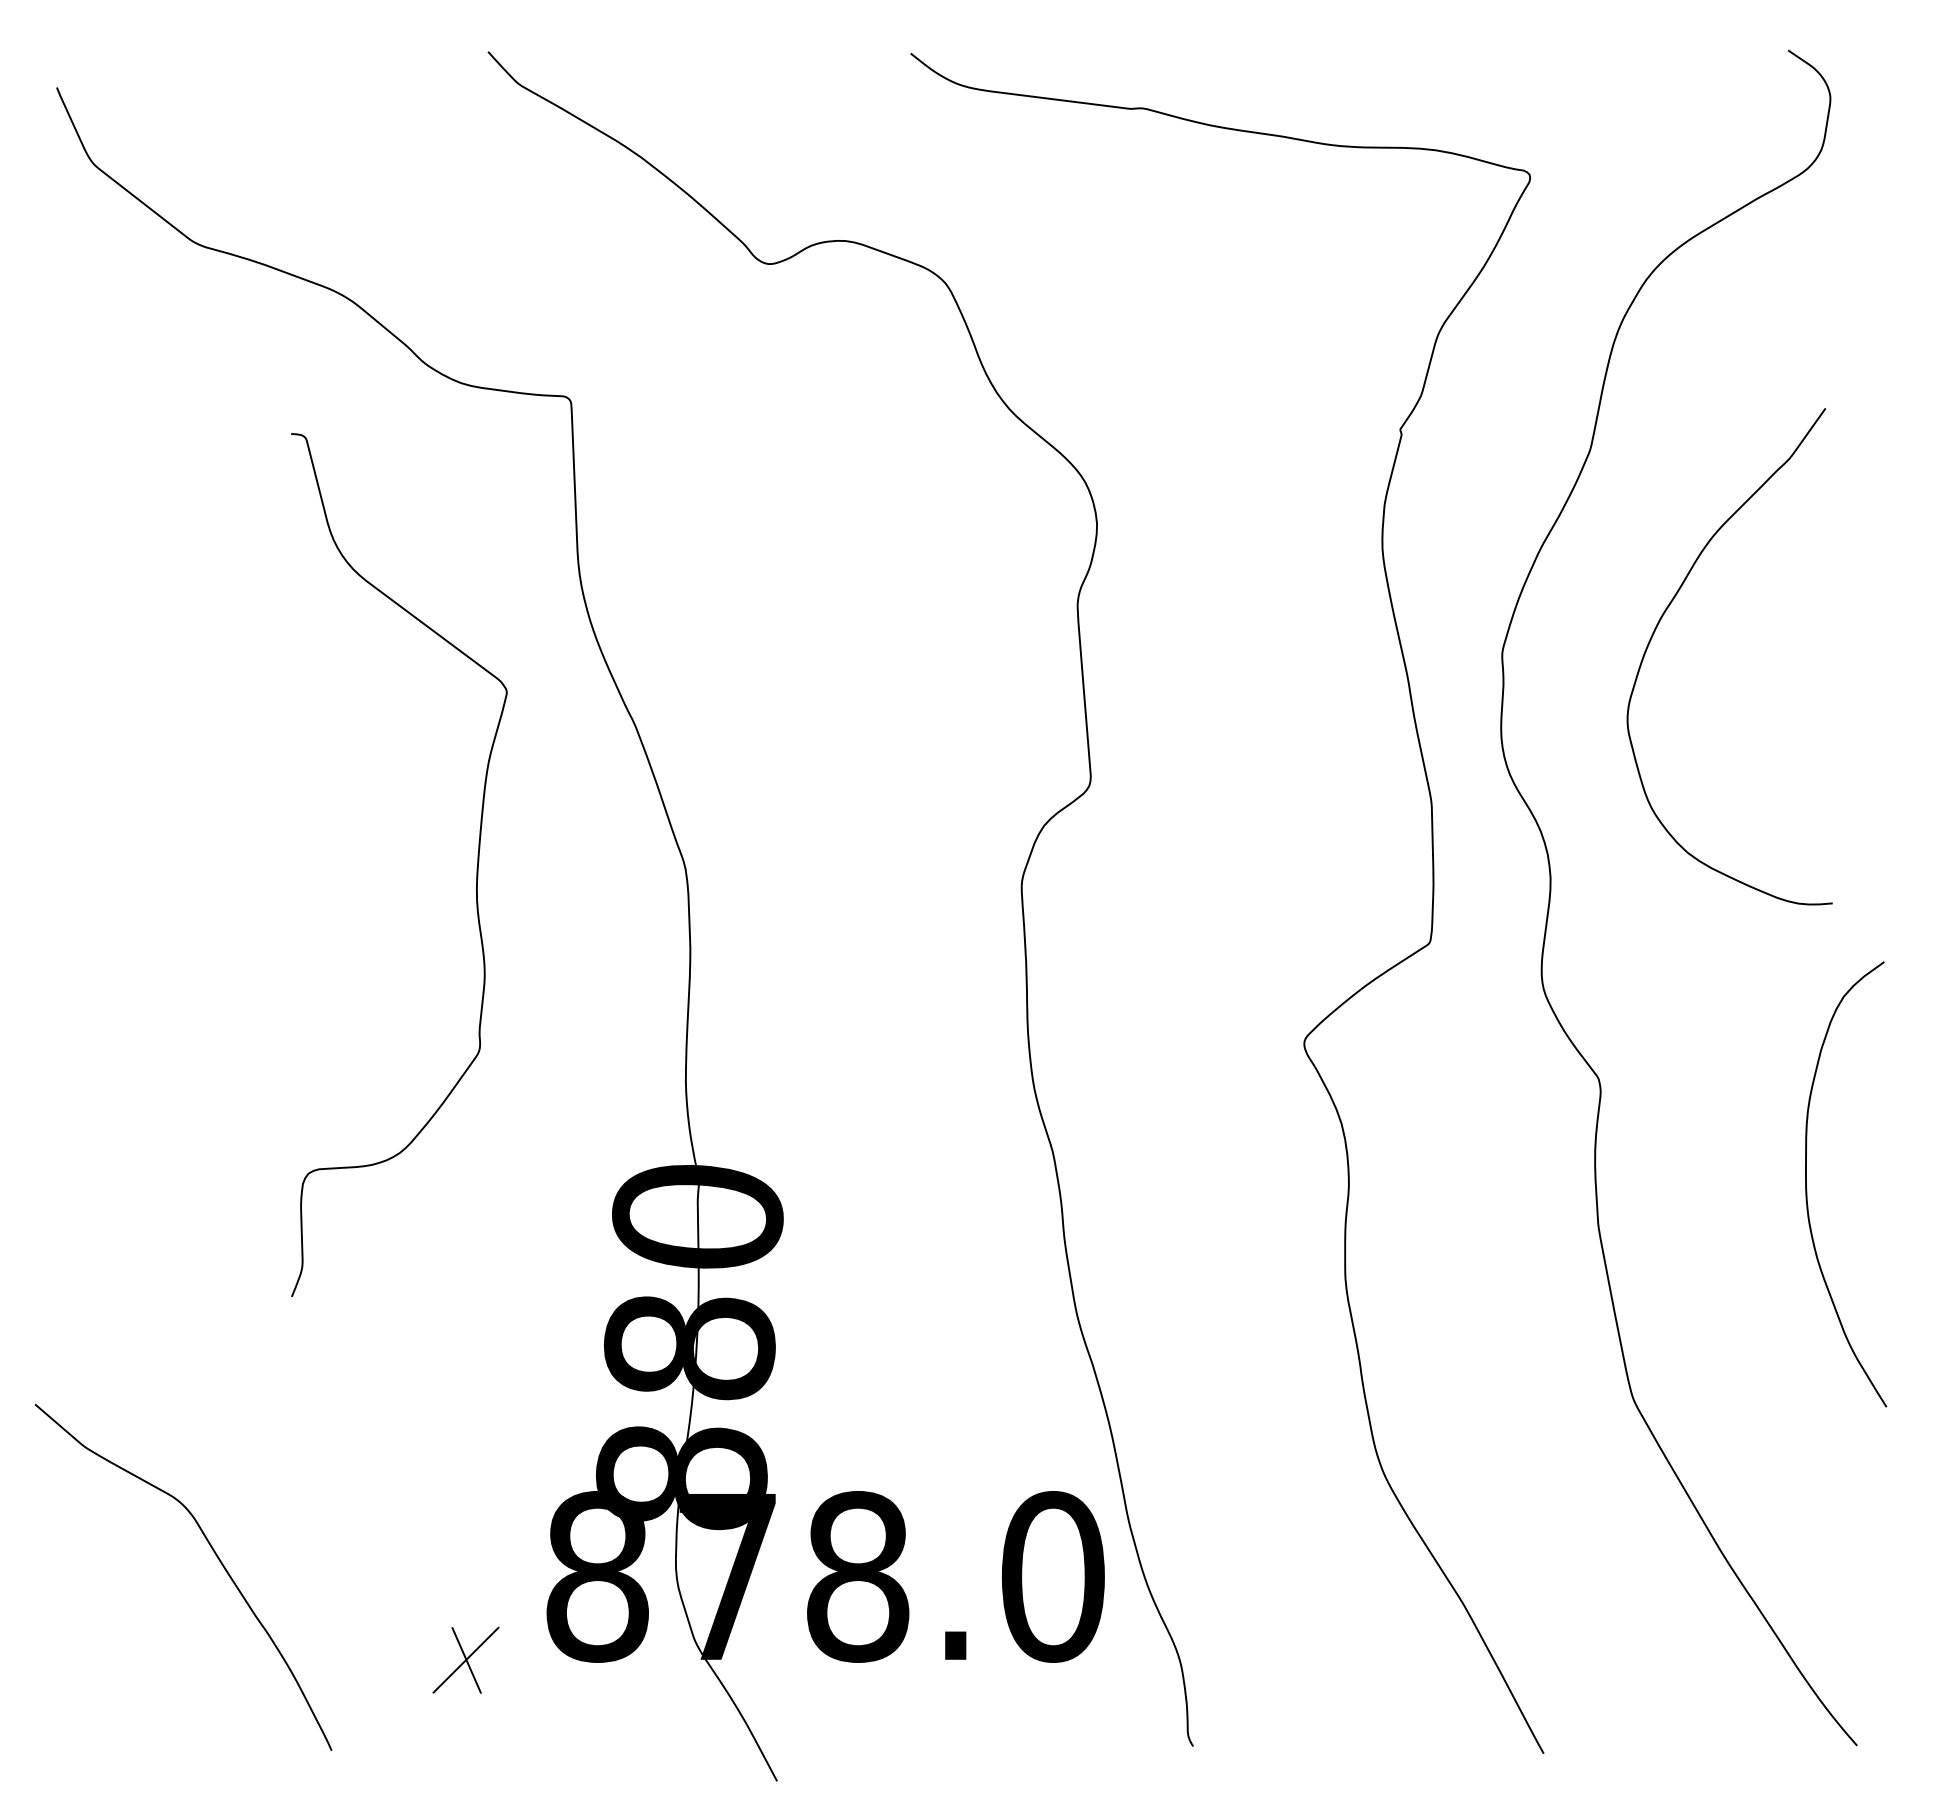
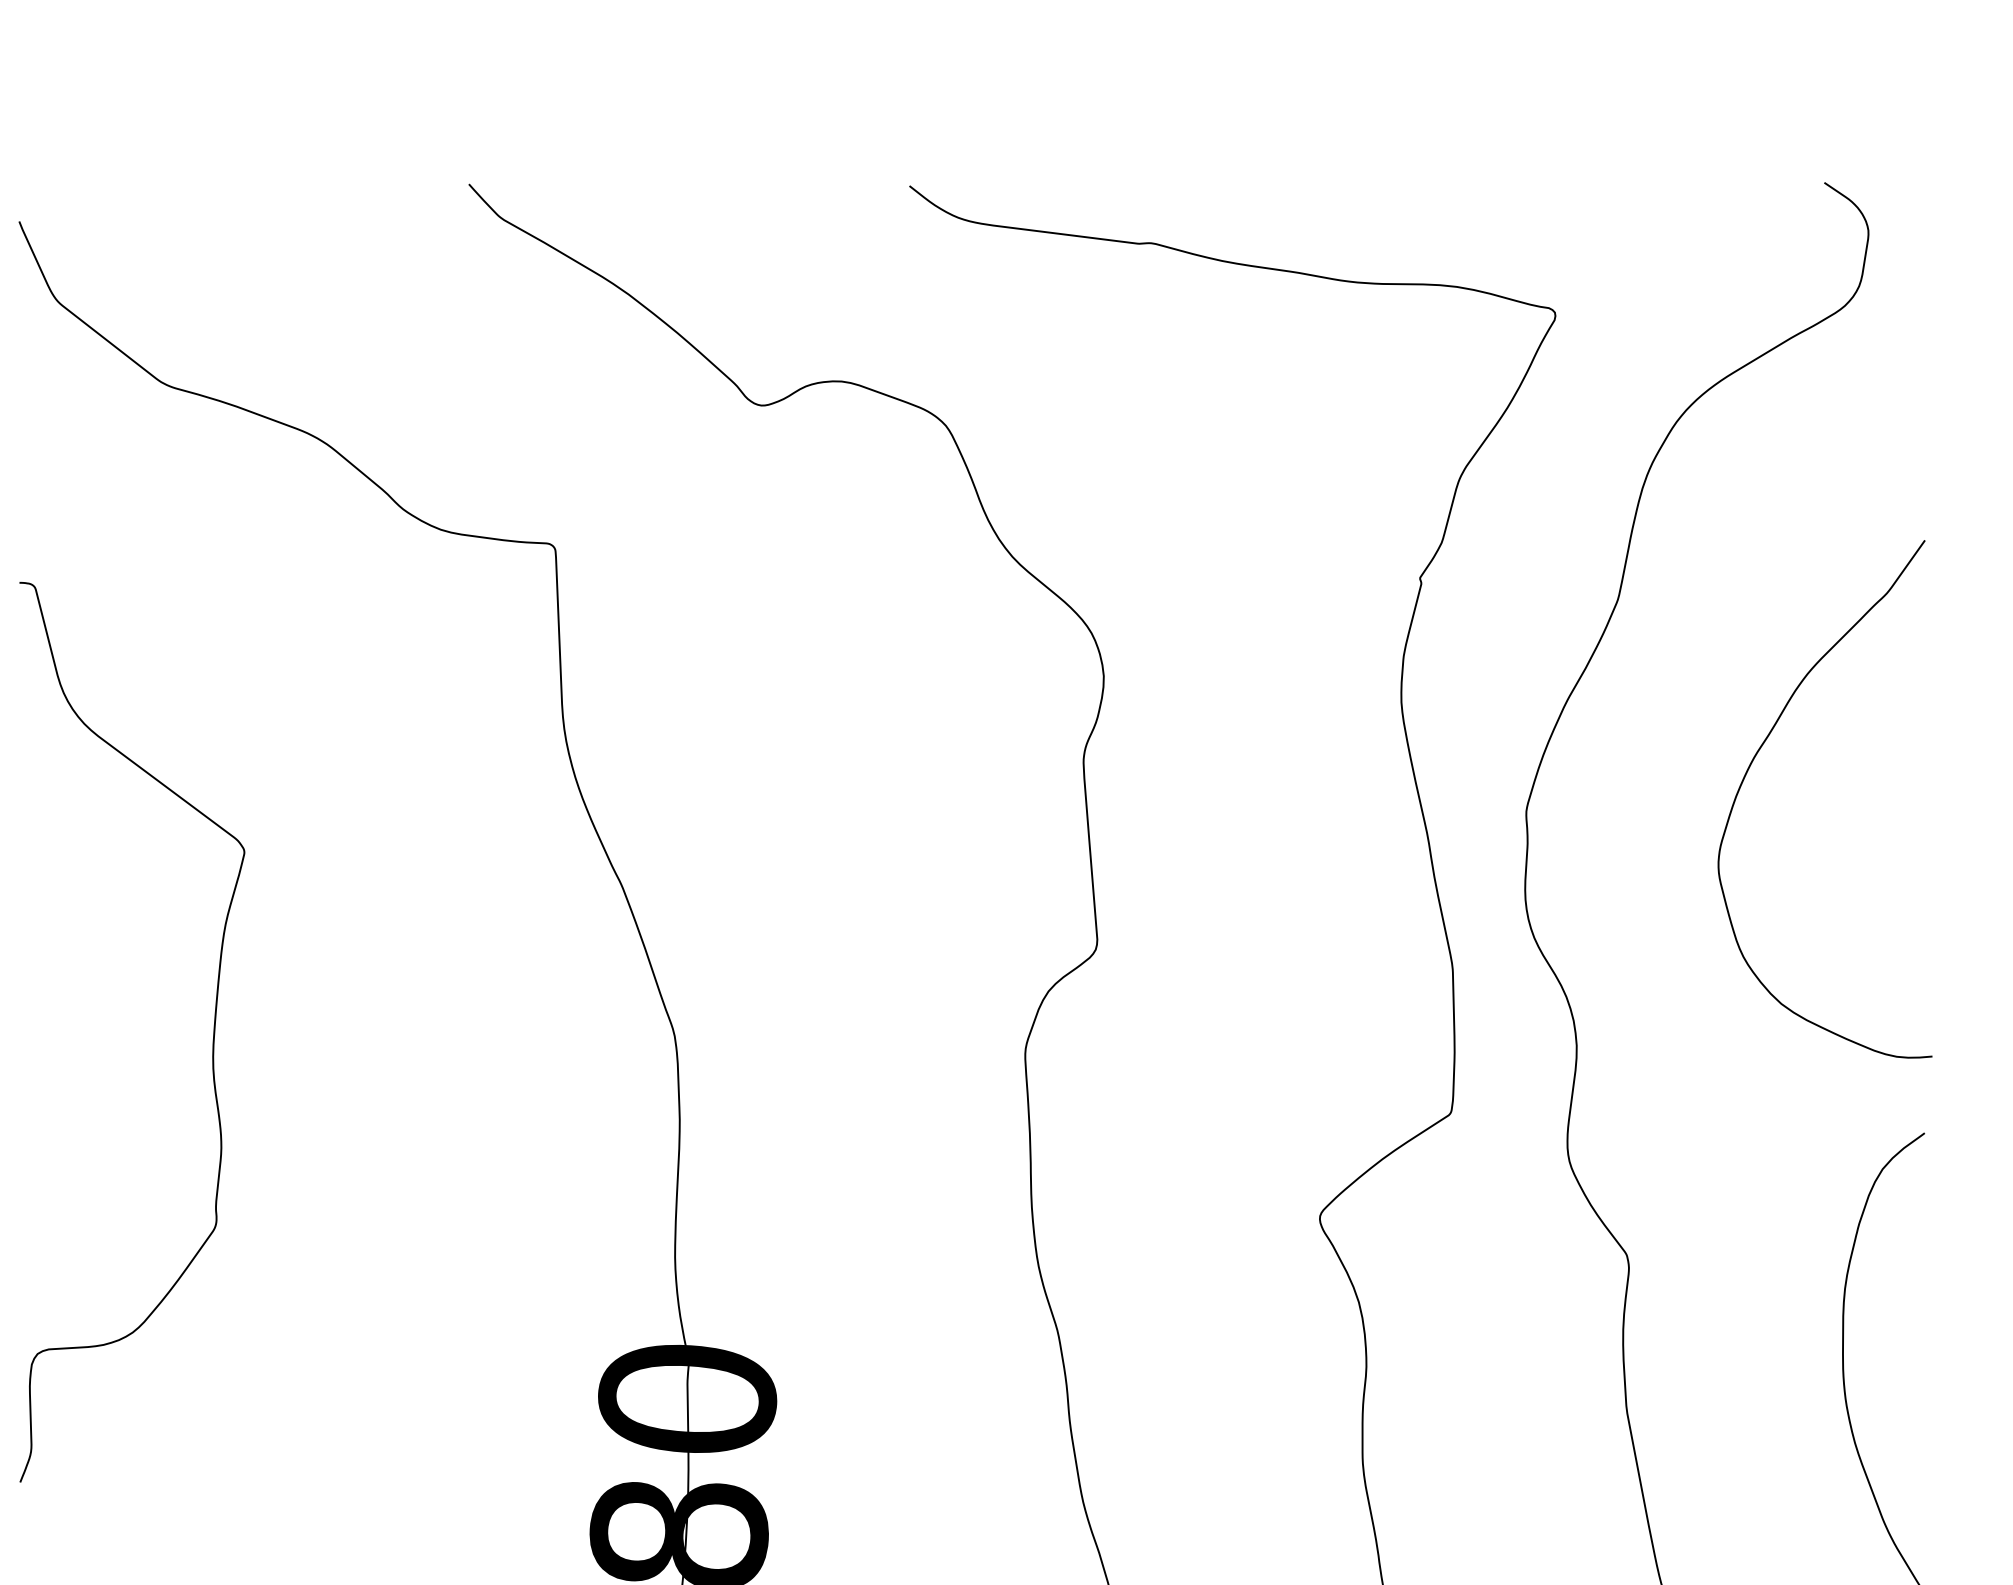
curve: (1660, 621) -> (1752, 762), moved
curve: (476, 867) -> (212, 1034), moved

